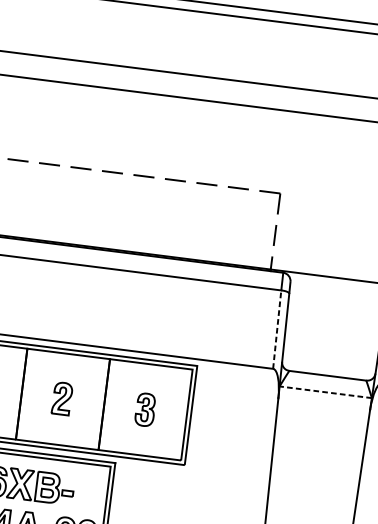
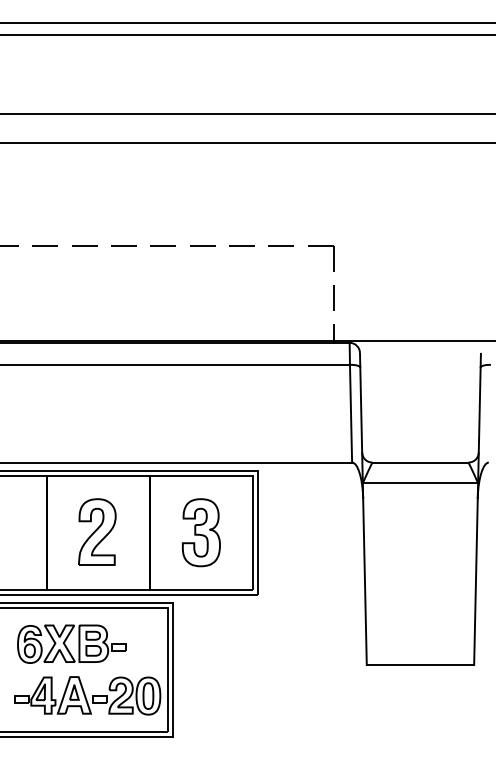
line: (277, 329) -> (351, 413), dashed -> solid
line: (325, 392) -> (420, 483), dashed -> solid
part: (62, 398) -> (97, 531), size x1.67
part: (145, 409) -> (201, 532), size x1.67

